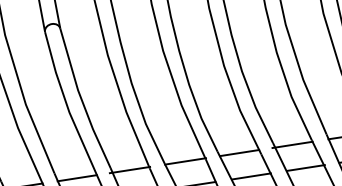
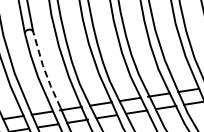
line: (82, 101) -> (45, 71), solid -> dashed

